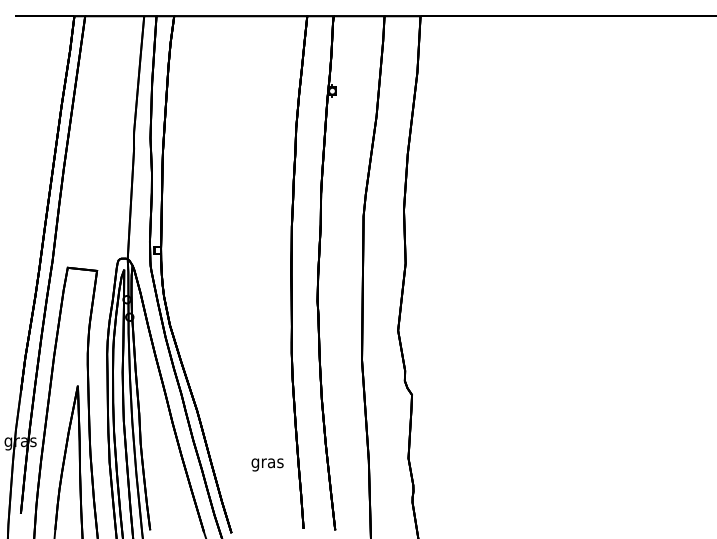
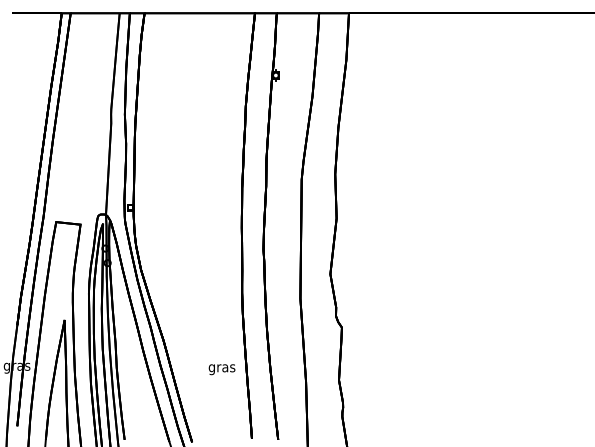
text: (266, 464) -> (221, 369), moved

